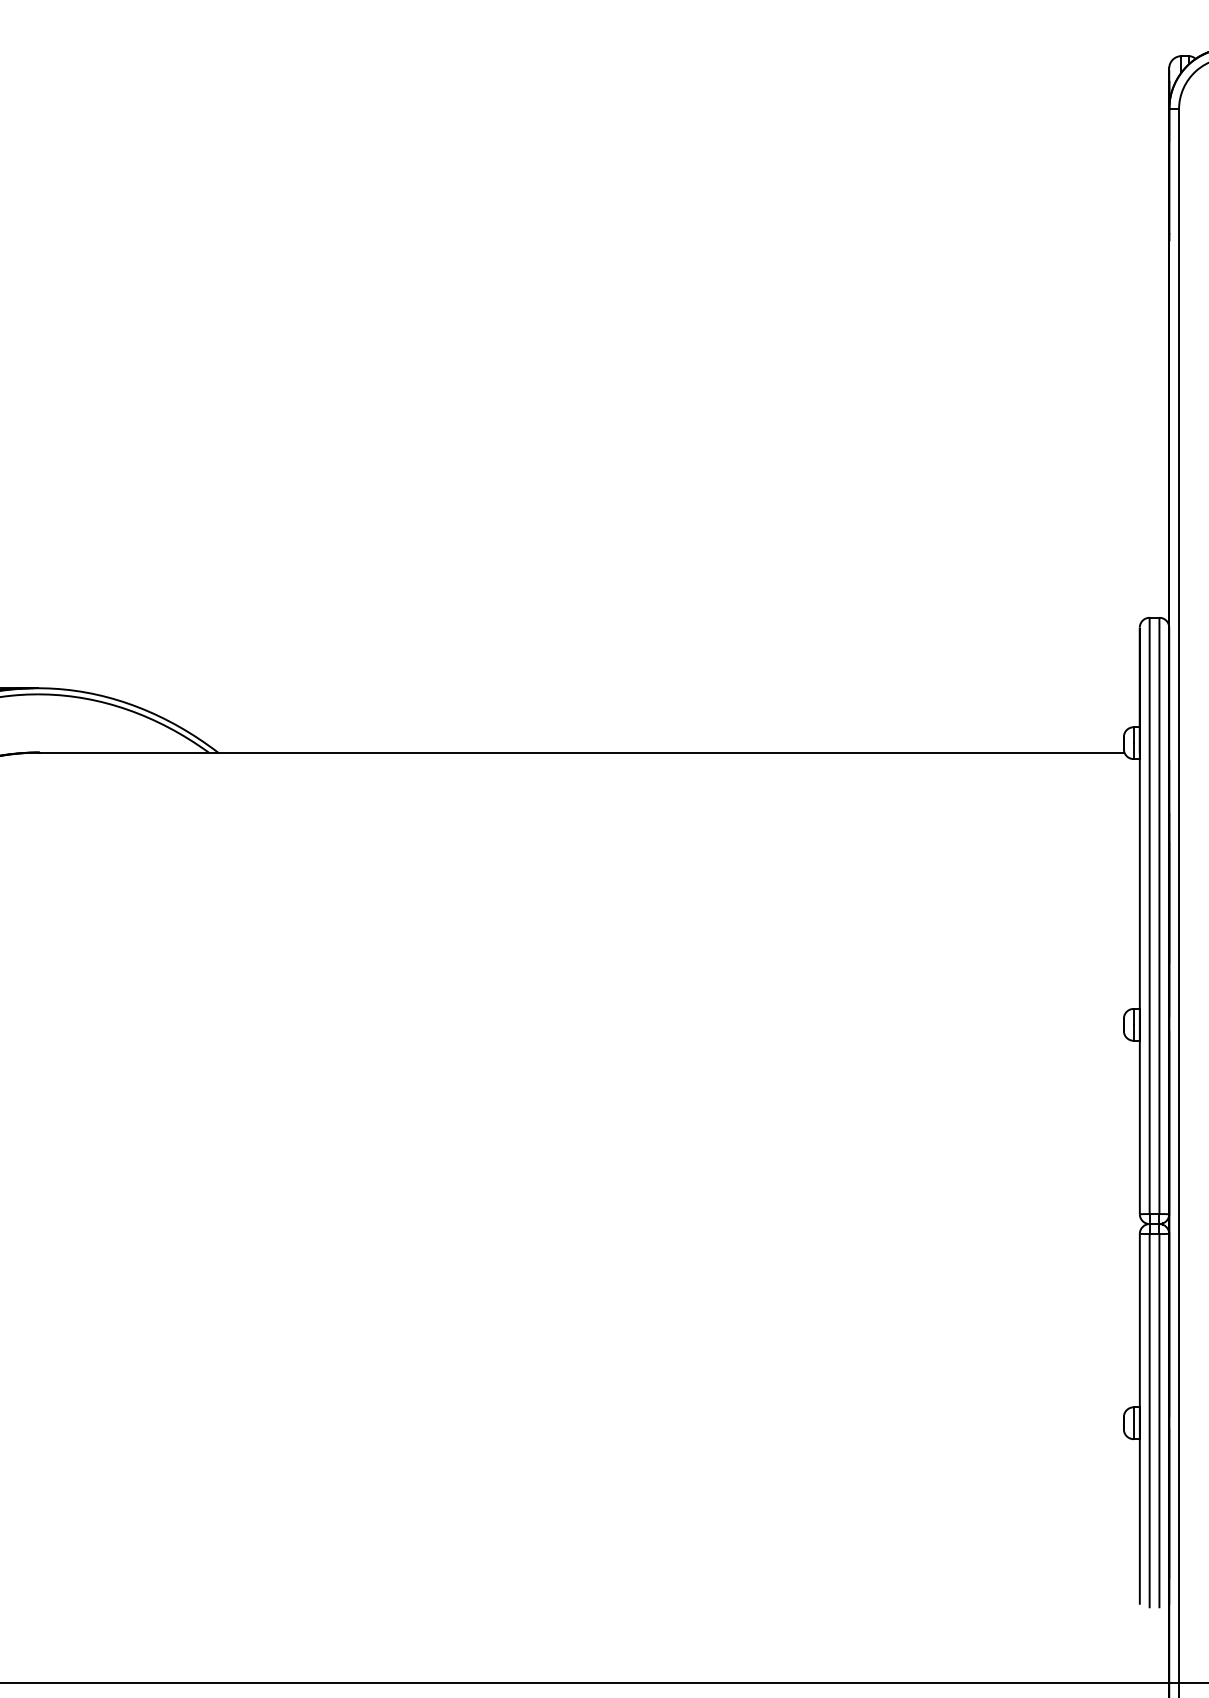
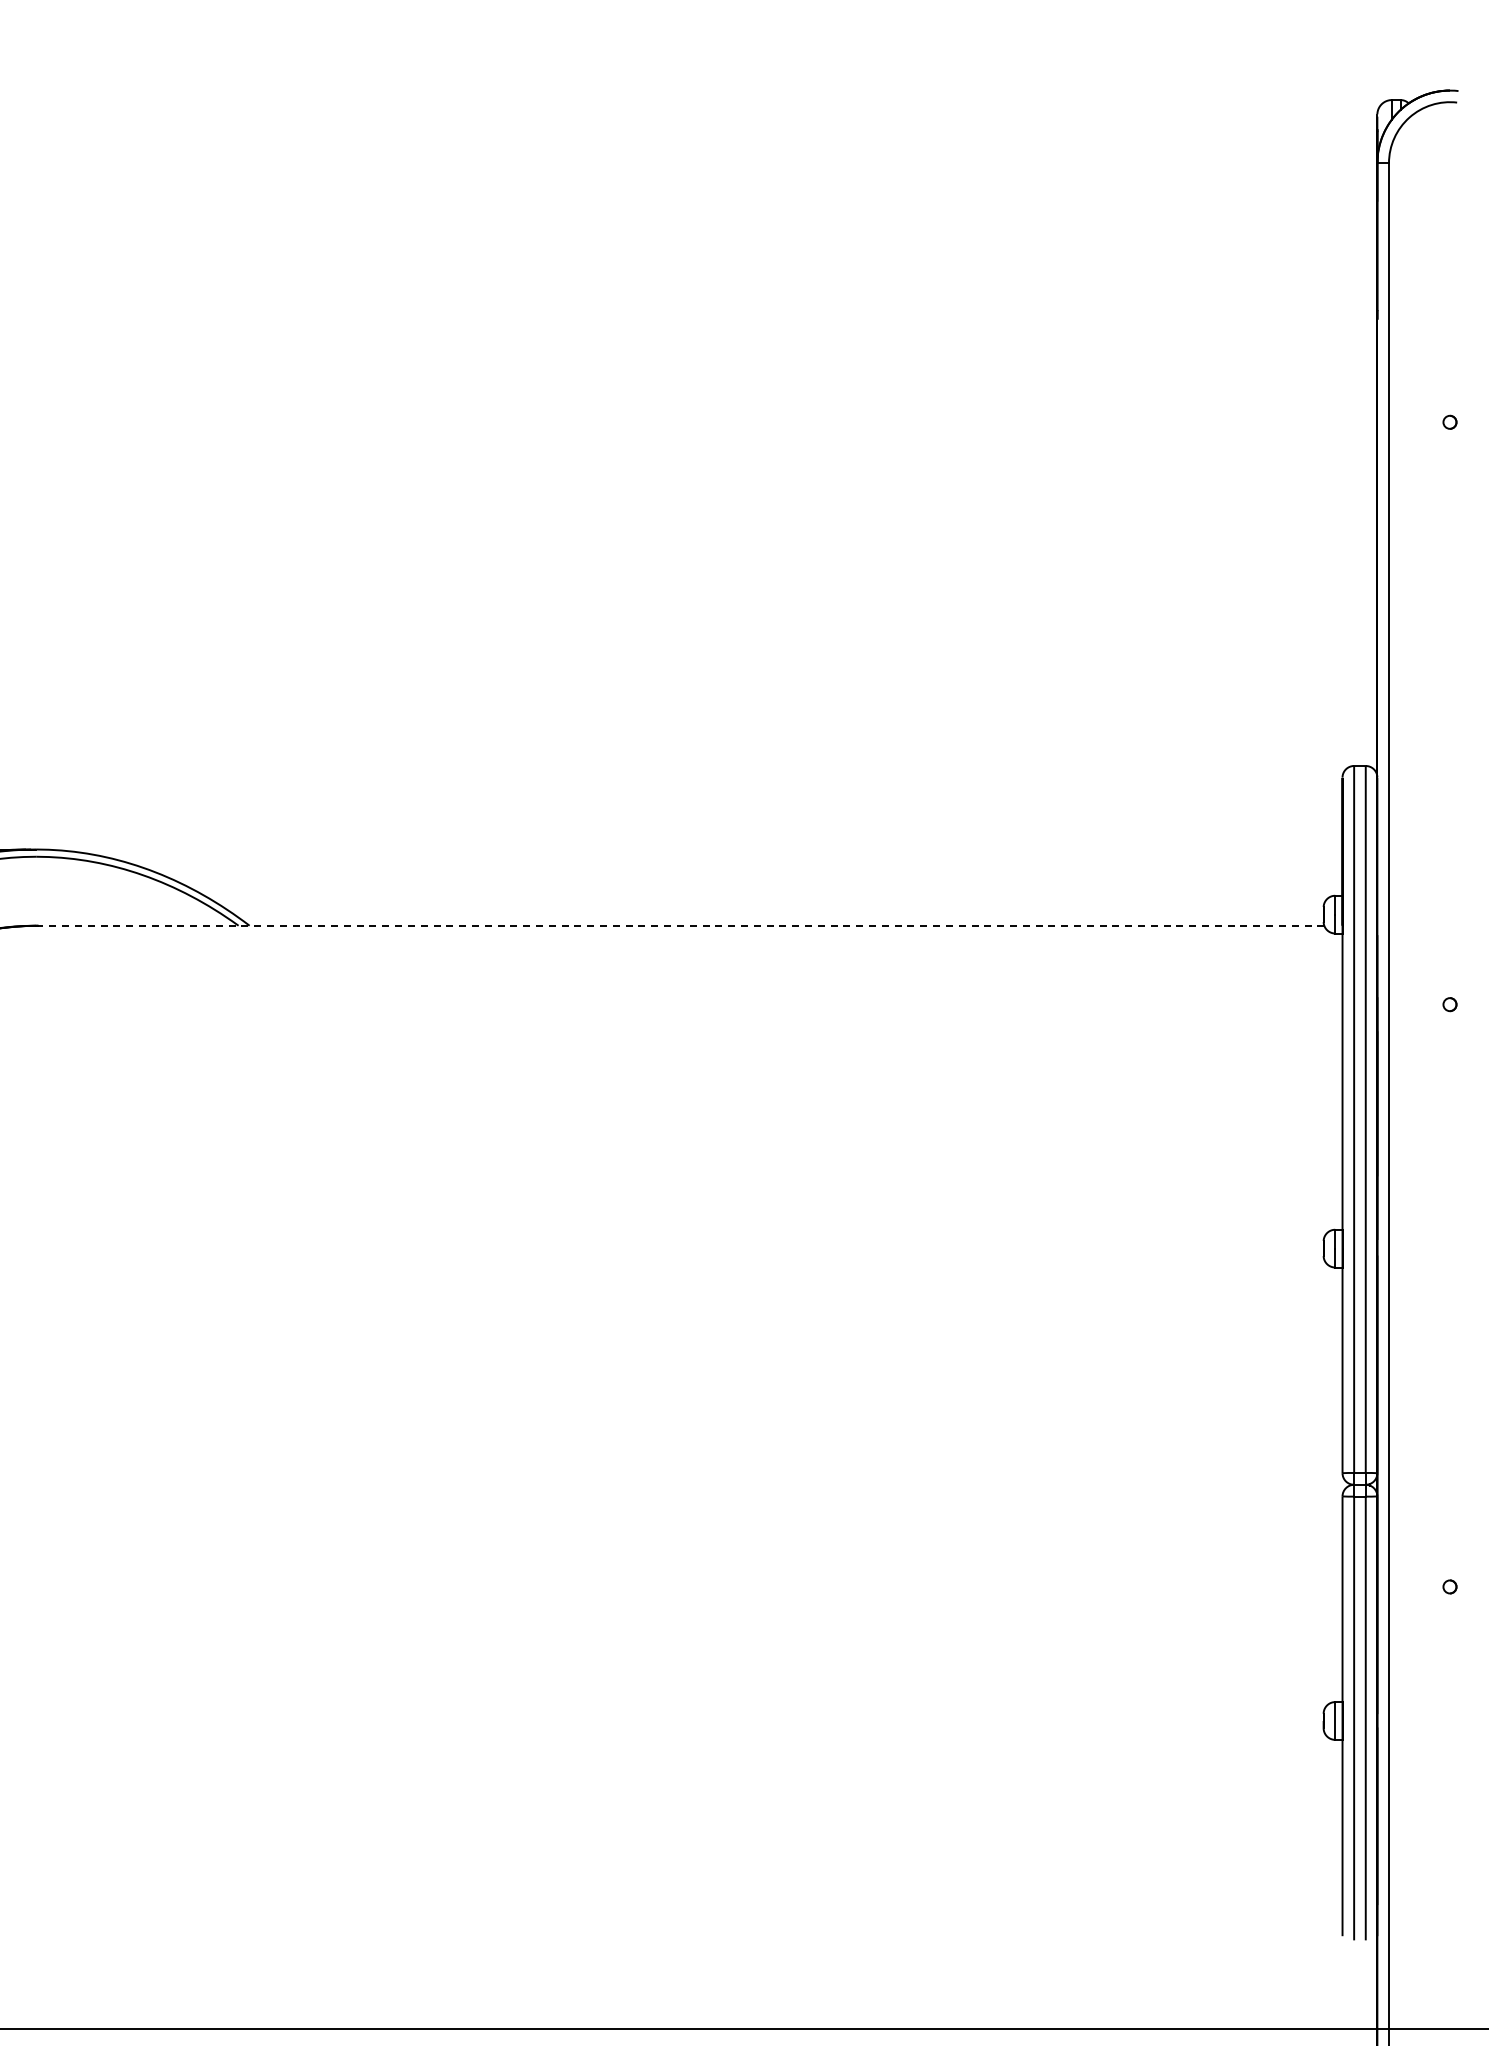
line: (582, 752) -> (681, 925), solid -> dashed

